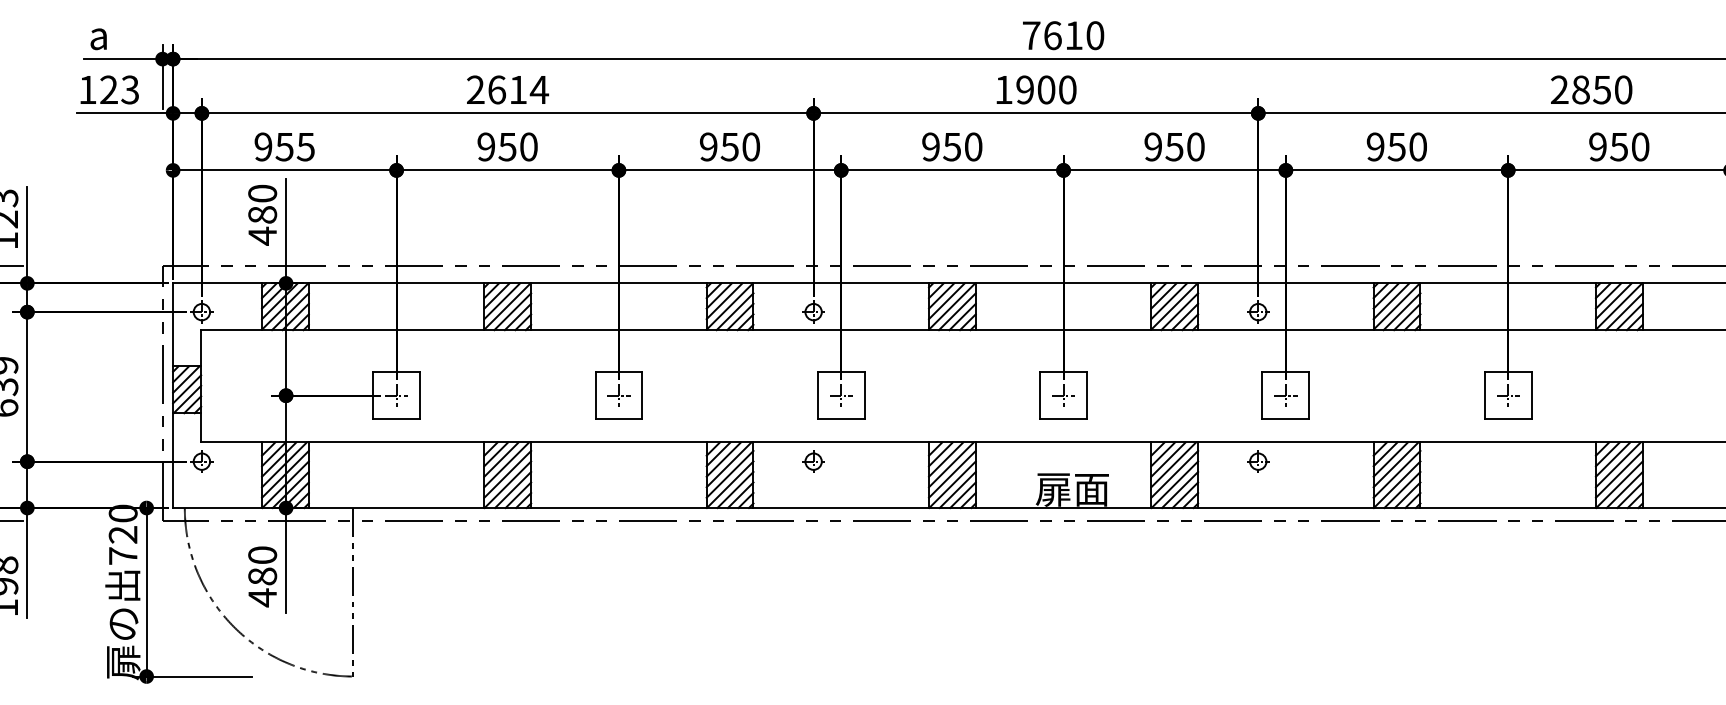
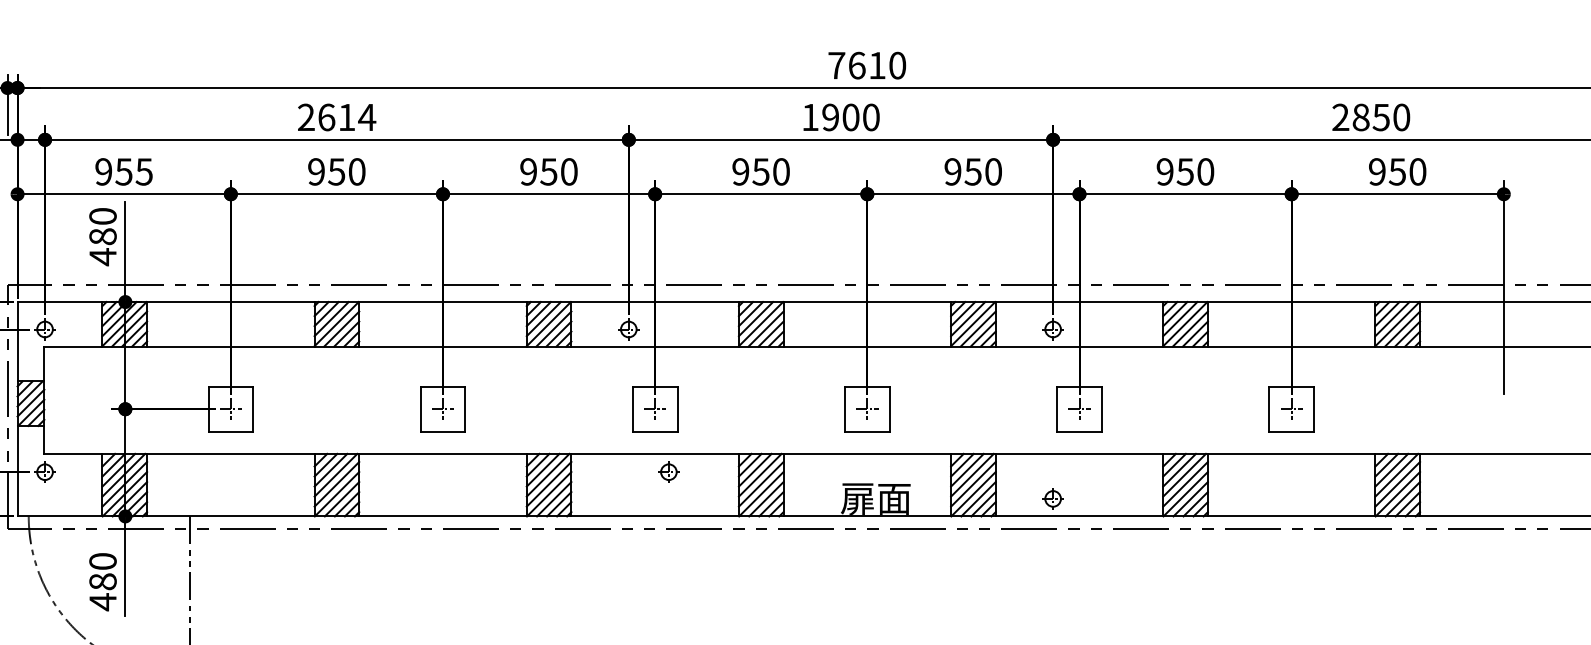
part: (813, 461) -> (668, 472), moved
part: (1258, 461) -> (1053, 498), moved

